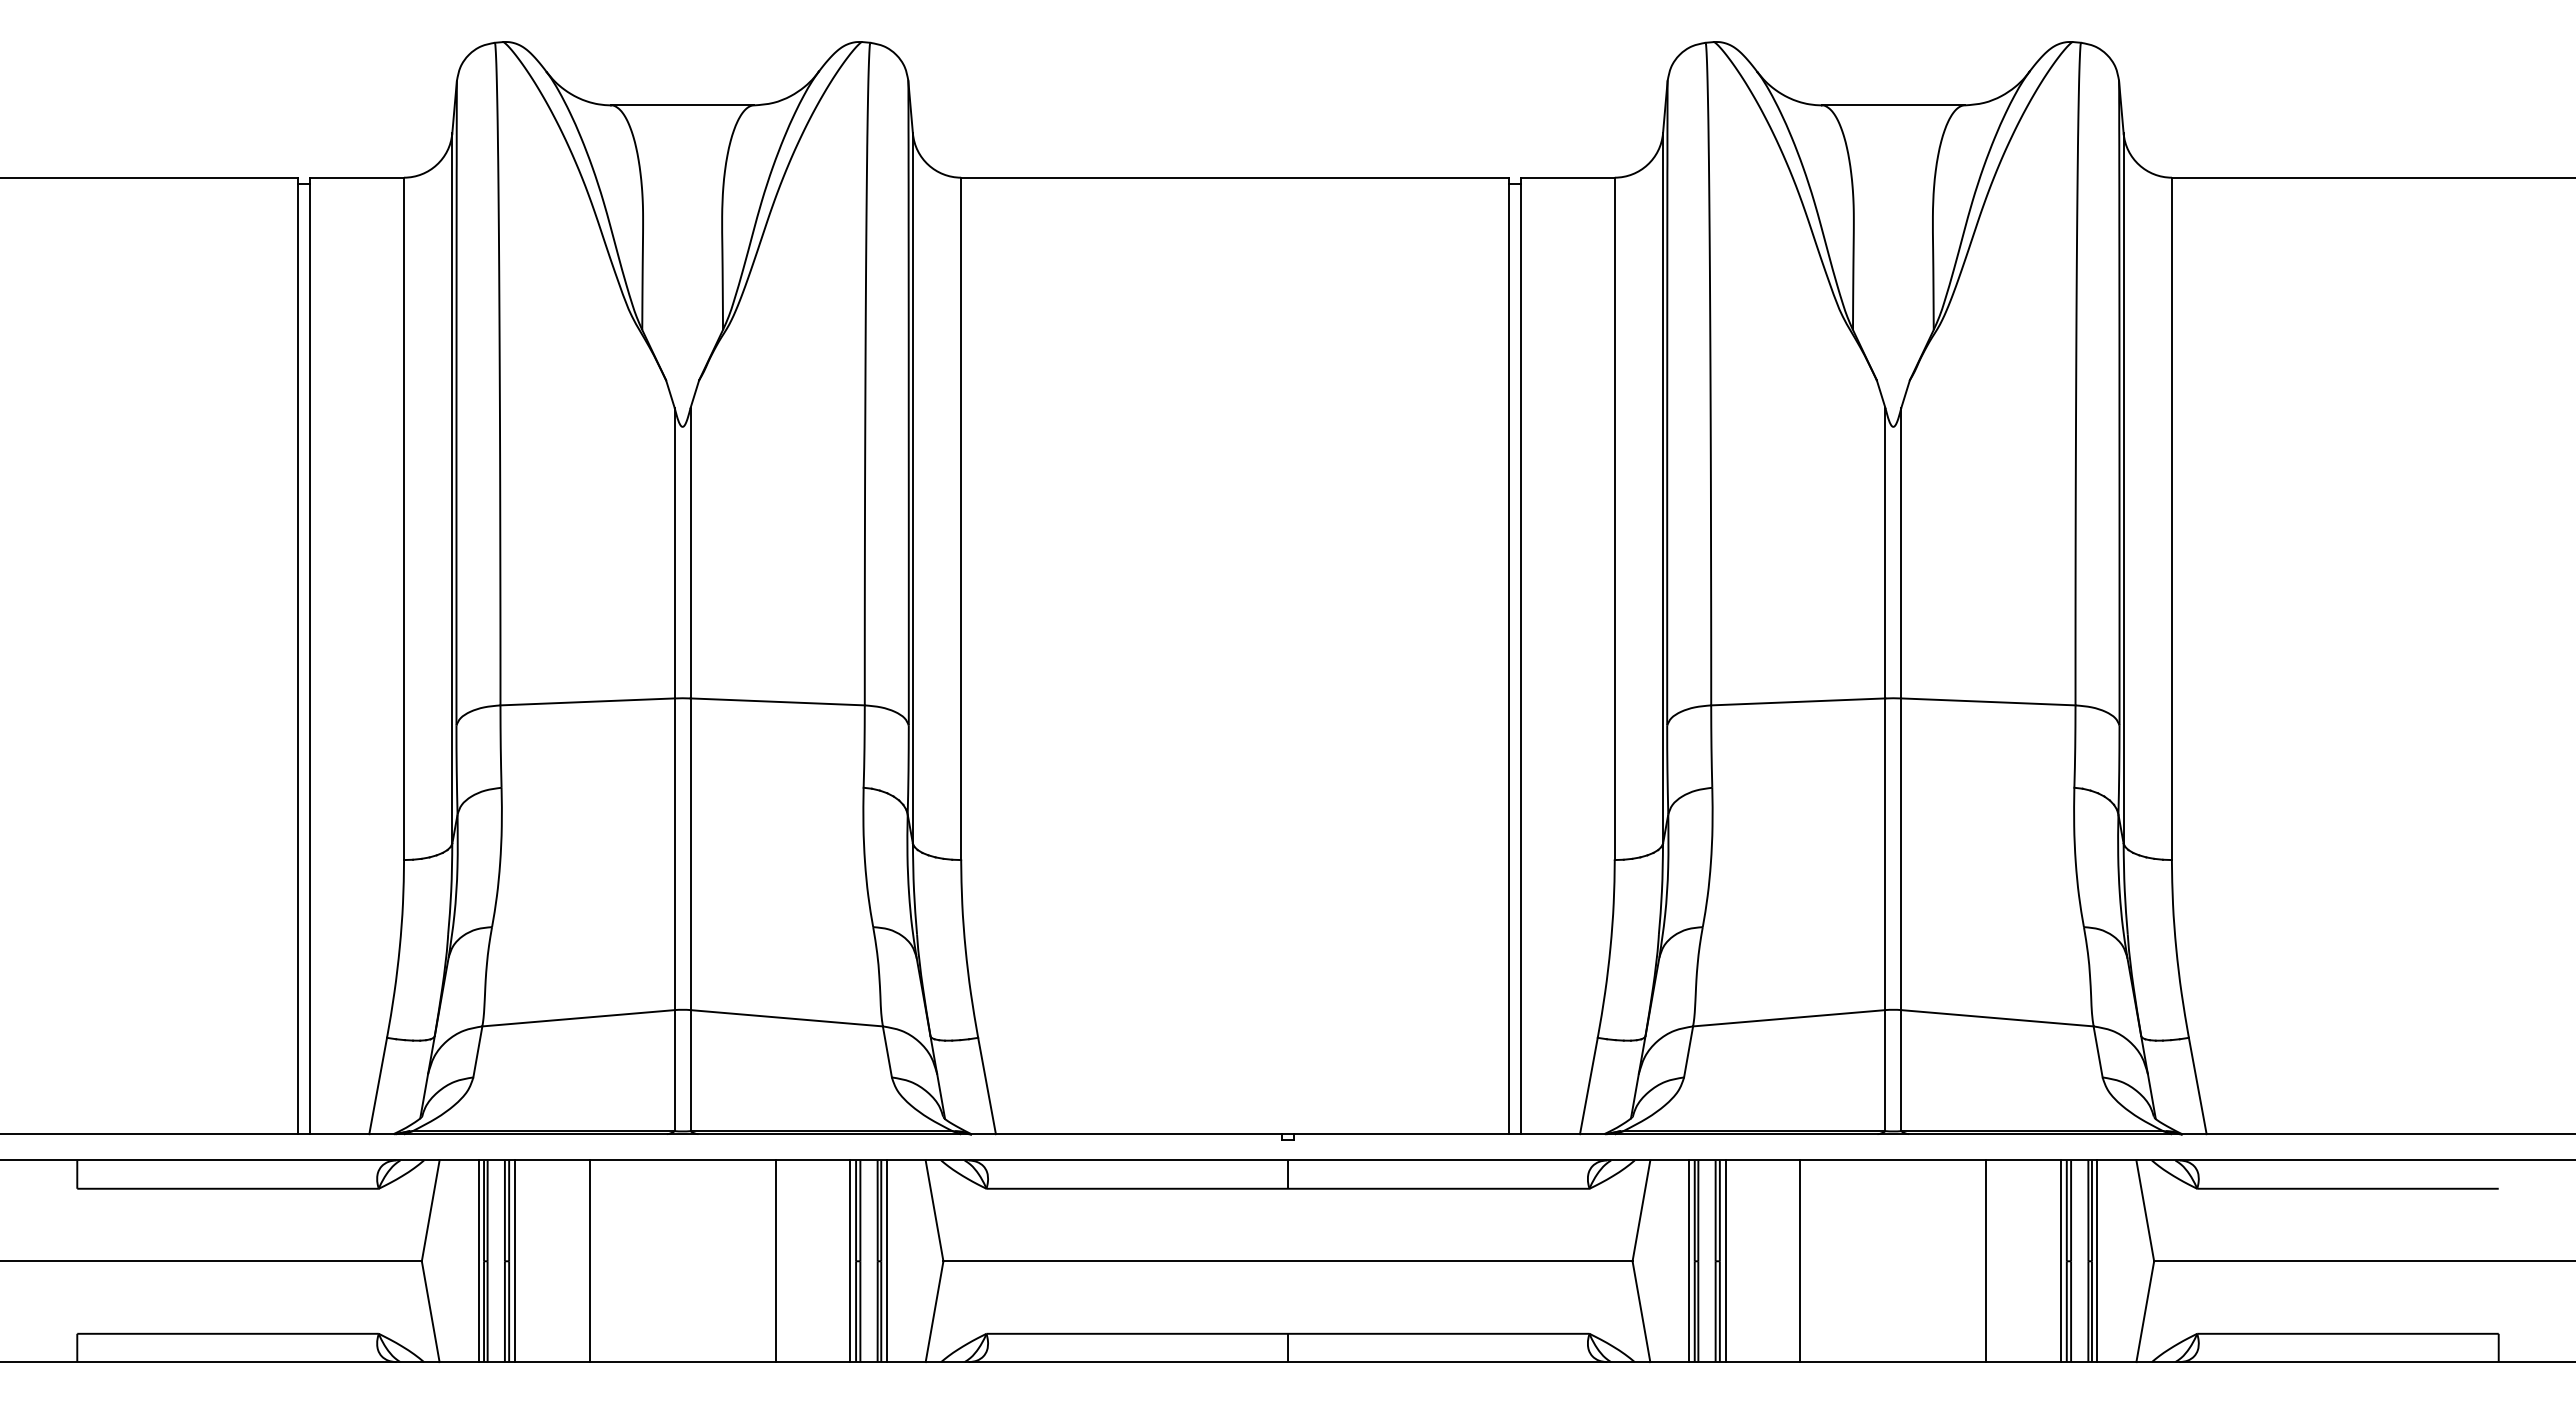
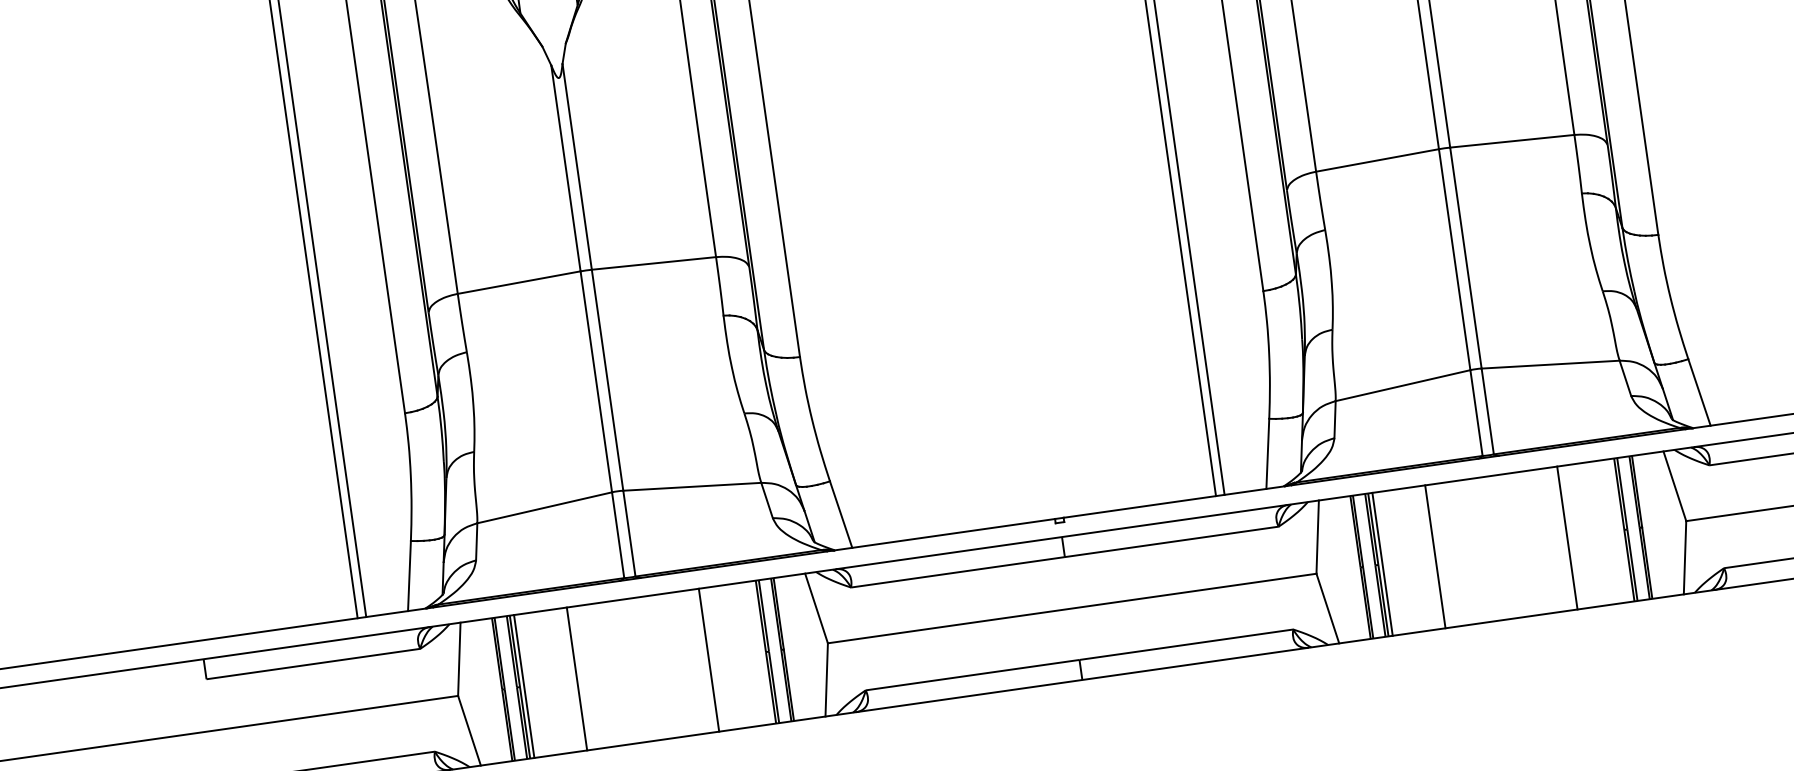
line: (478, 1261) -> (498, 690), removed
line: (850, 1261) -> (762, 652), removed
line: (886, 1261) -> (787, 649), removed
line: (1689, 1261) -> (1356, 568), removed
line: (2060, 1261) -> (1619, 530), removed
line: (2097, 1261) -> (1646, 526), removed

